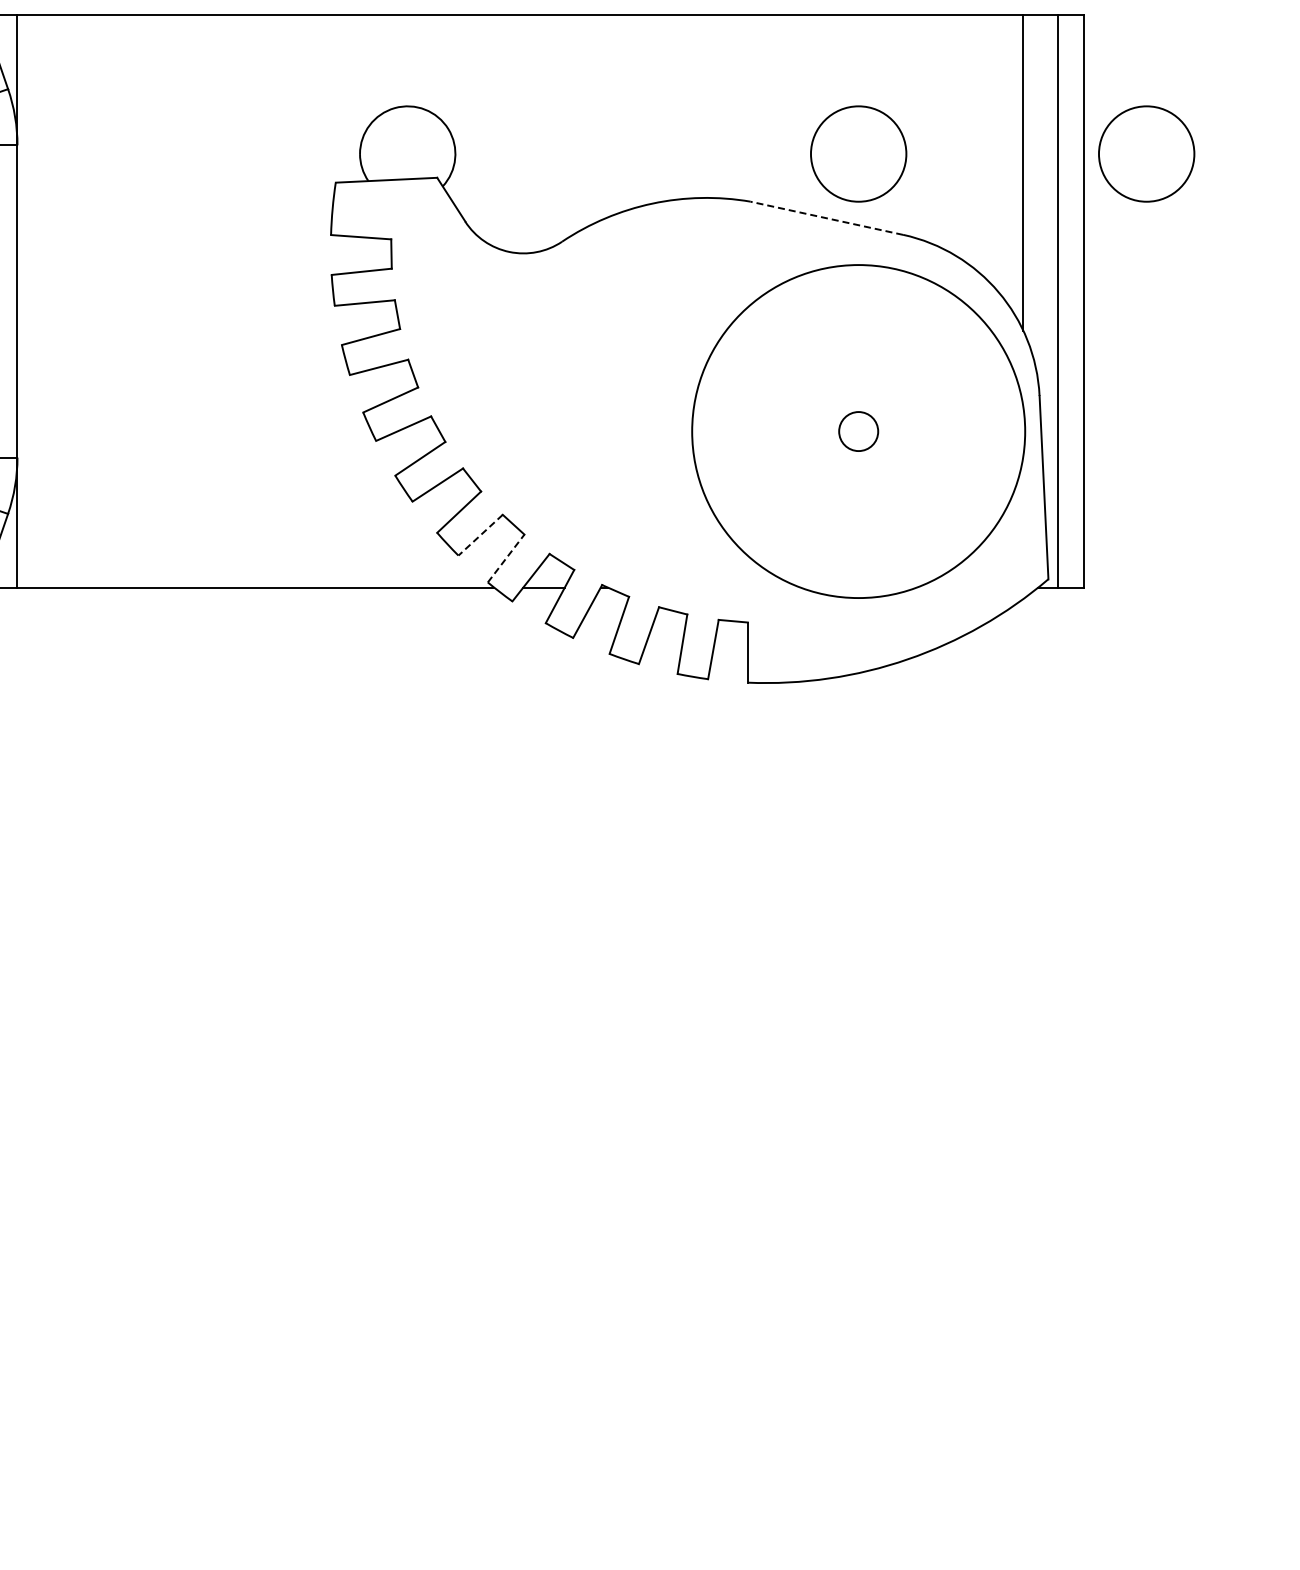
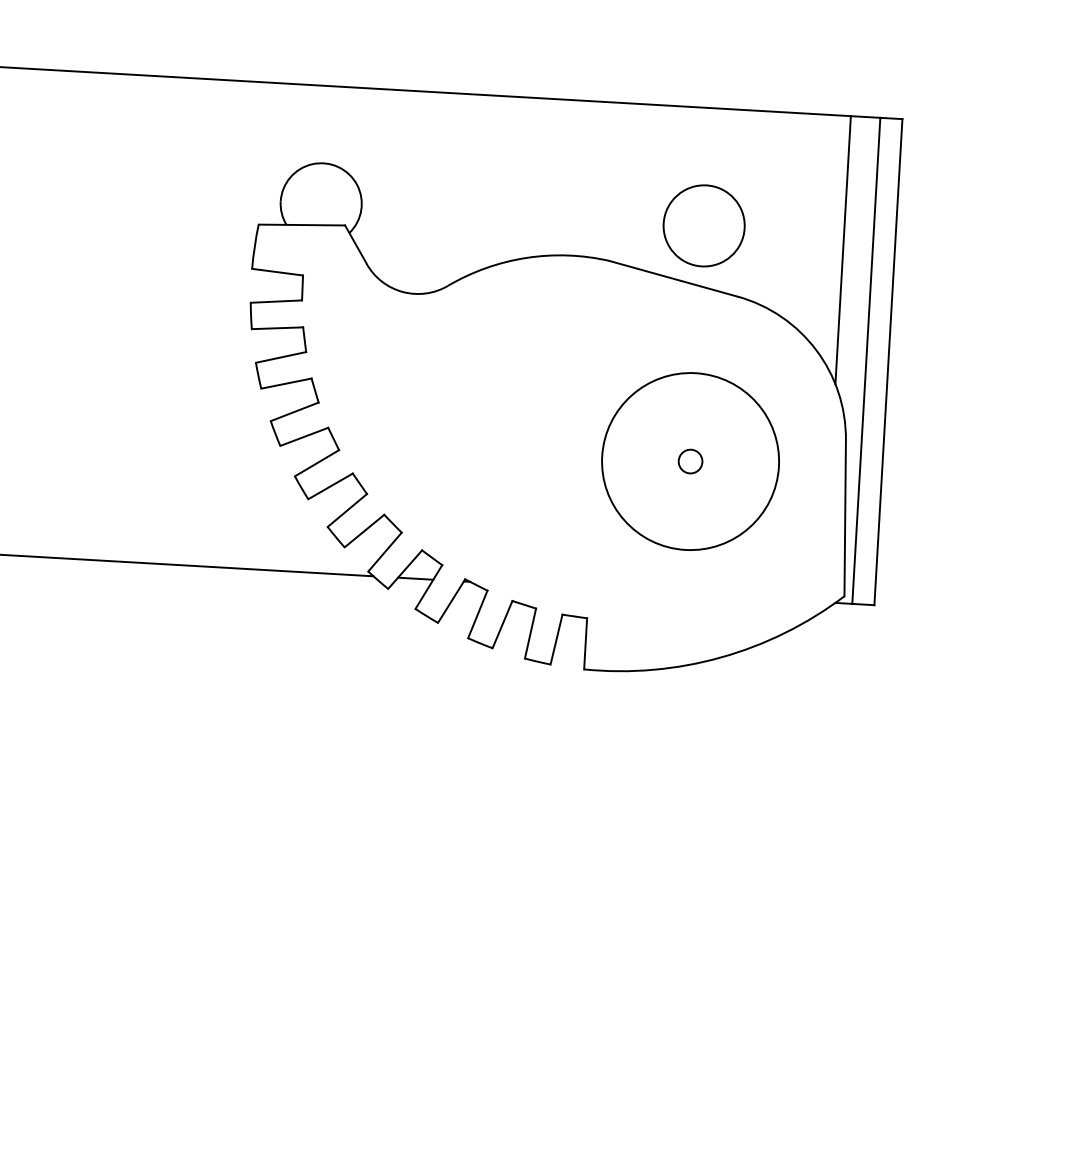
circle: (1146, 153) -> (948, 239), removed
line: (826, 218) -> (673, 279), dashed -> solid
circle: (858, 431) -> (690, 461), size x0.62
circle: (858, 431) -> (690, 461), size x0.71
line: (480, 535) -> (364, 531), dashed -> solid
line: (506, 558) -> (385, 552), dashed -> solid

